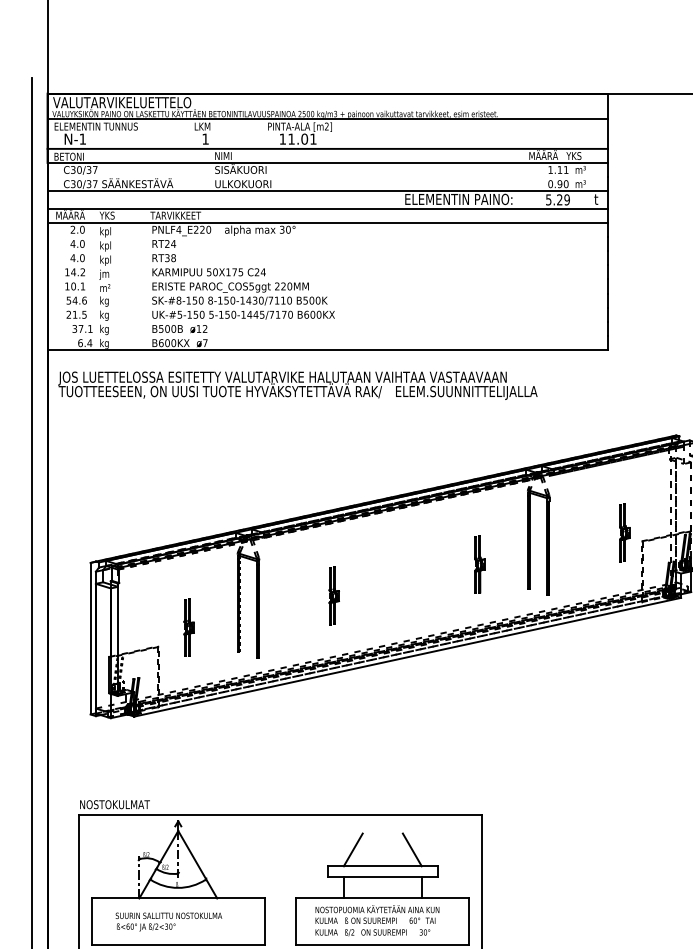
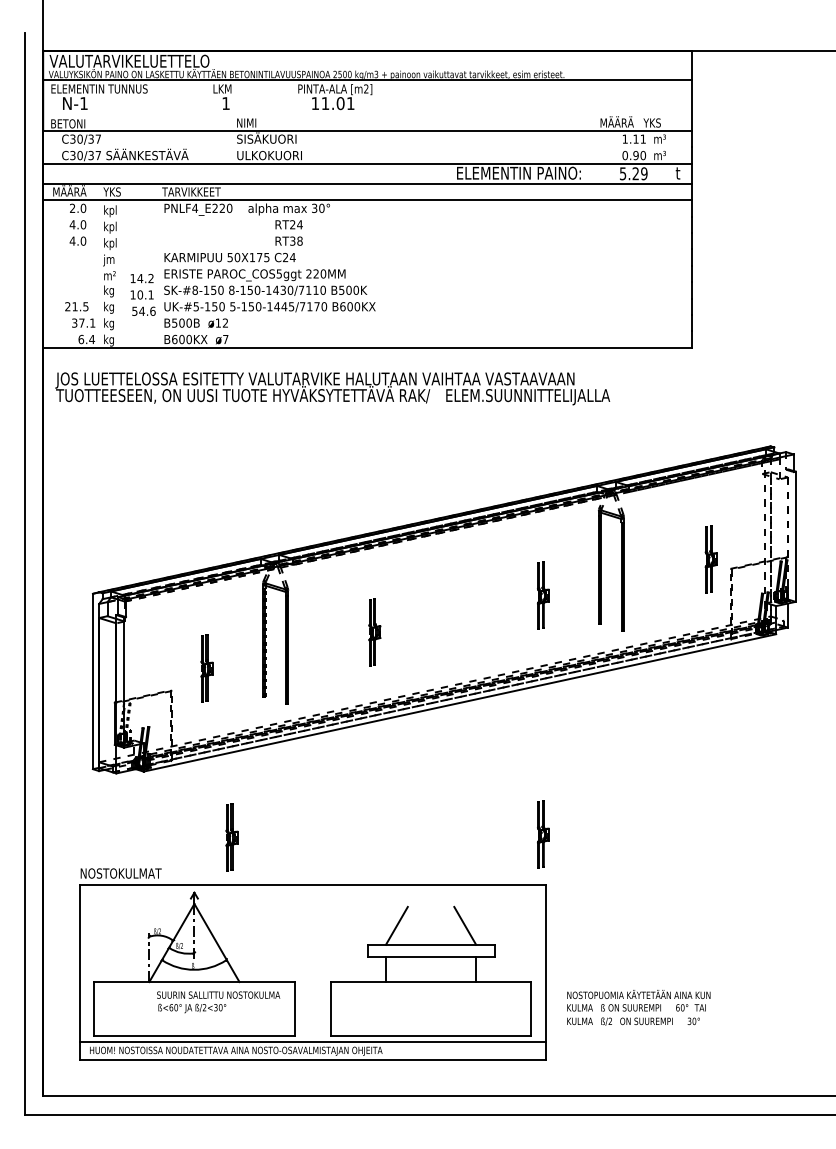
line: (327, 148) -> (367, 114), removed
text: (163, 250) -> (288, 232), moved
text: (75, 286) -> (142, 294), moved
part: (479, 770) -> (543, 834), added
part: (210, 773) -> (231, 837), added
text: (377, 920) -> (638, 1007), moved
text: (168, 922) -> (218, 1002), moved

